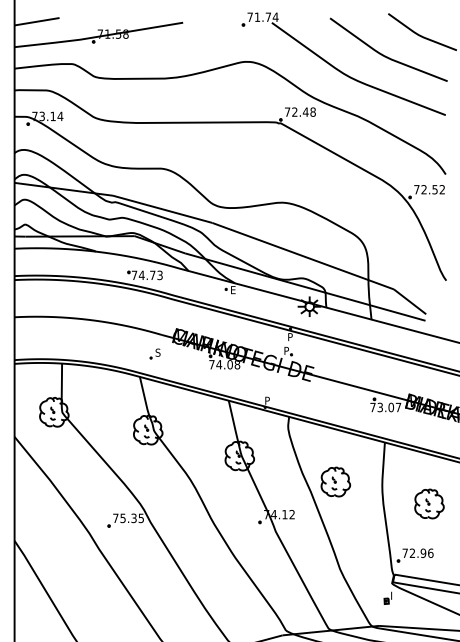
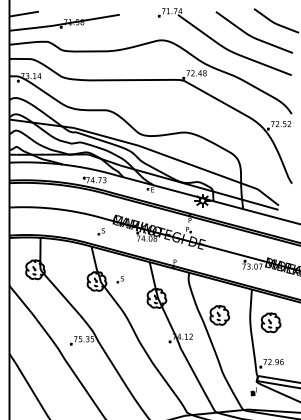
part: (182, 427) -> (119, 279), added
part: (428, 503) -> (270, 322), moved

